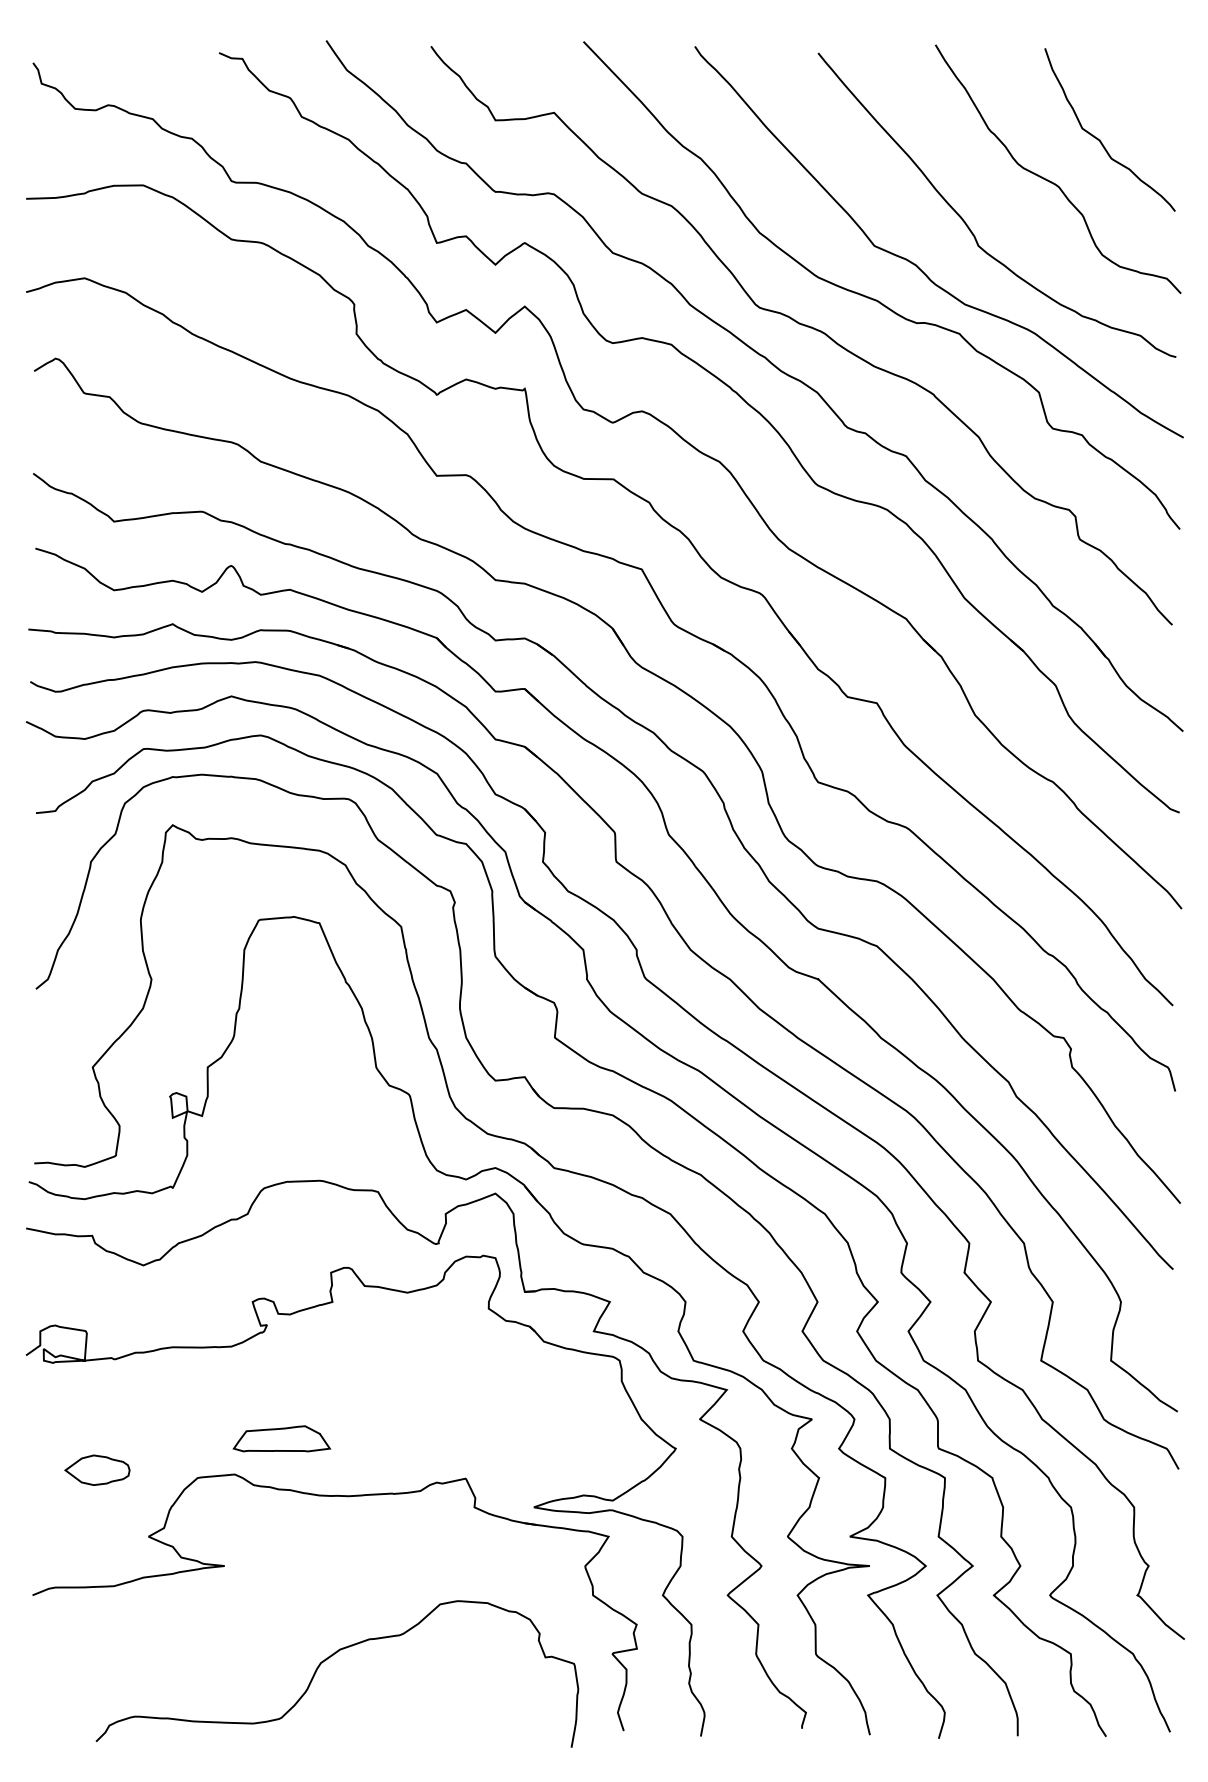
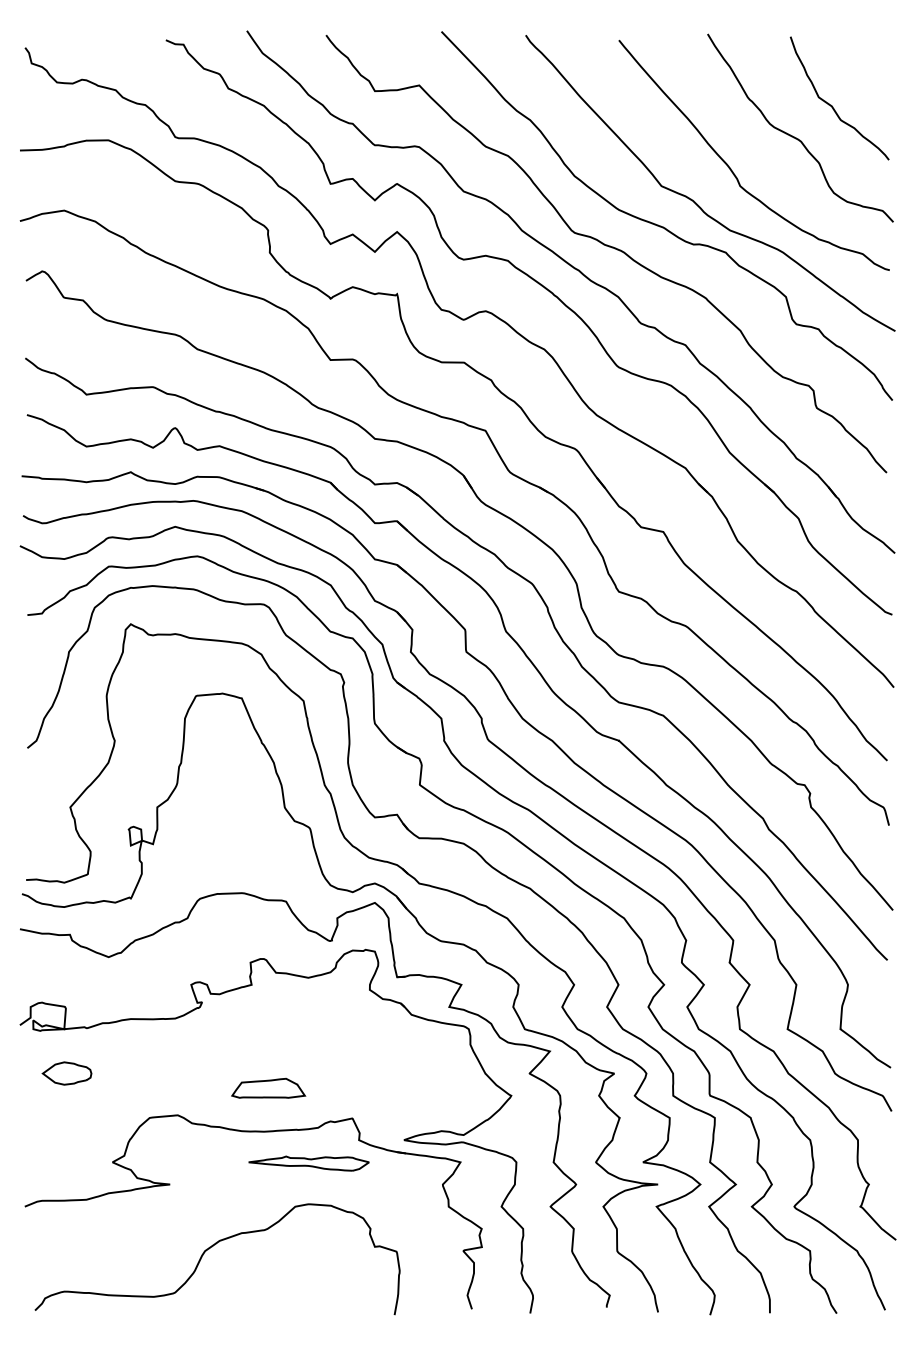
part: (281, 1438) -> (268, 1088), moved
part: (97, 1469) -> (67, 1072), moved
part: (408, 1538) -> (309, 1163), added
curve: (325, 1661) -> (208, 1249), moved

